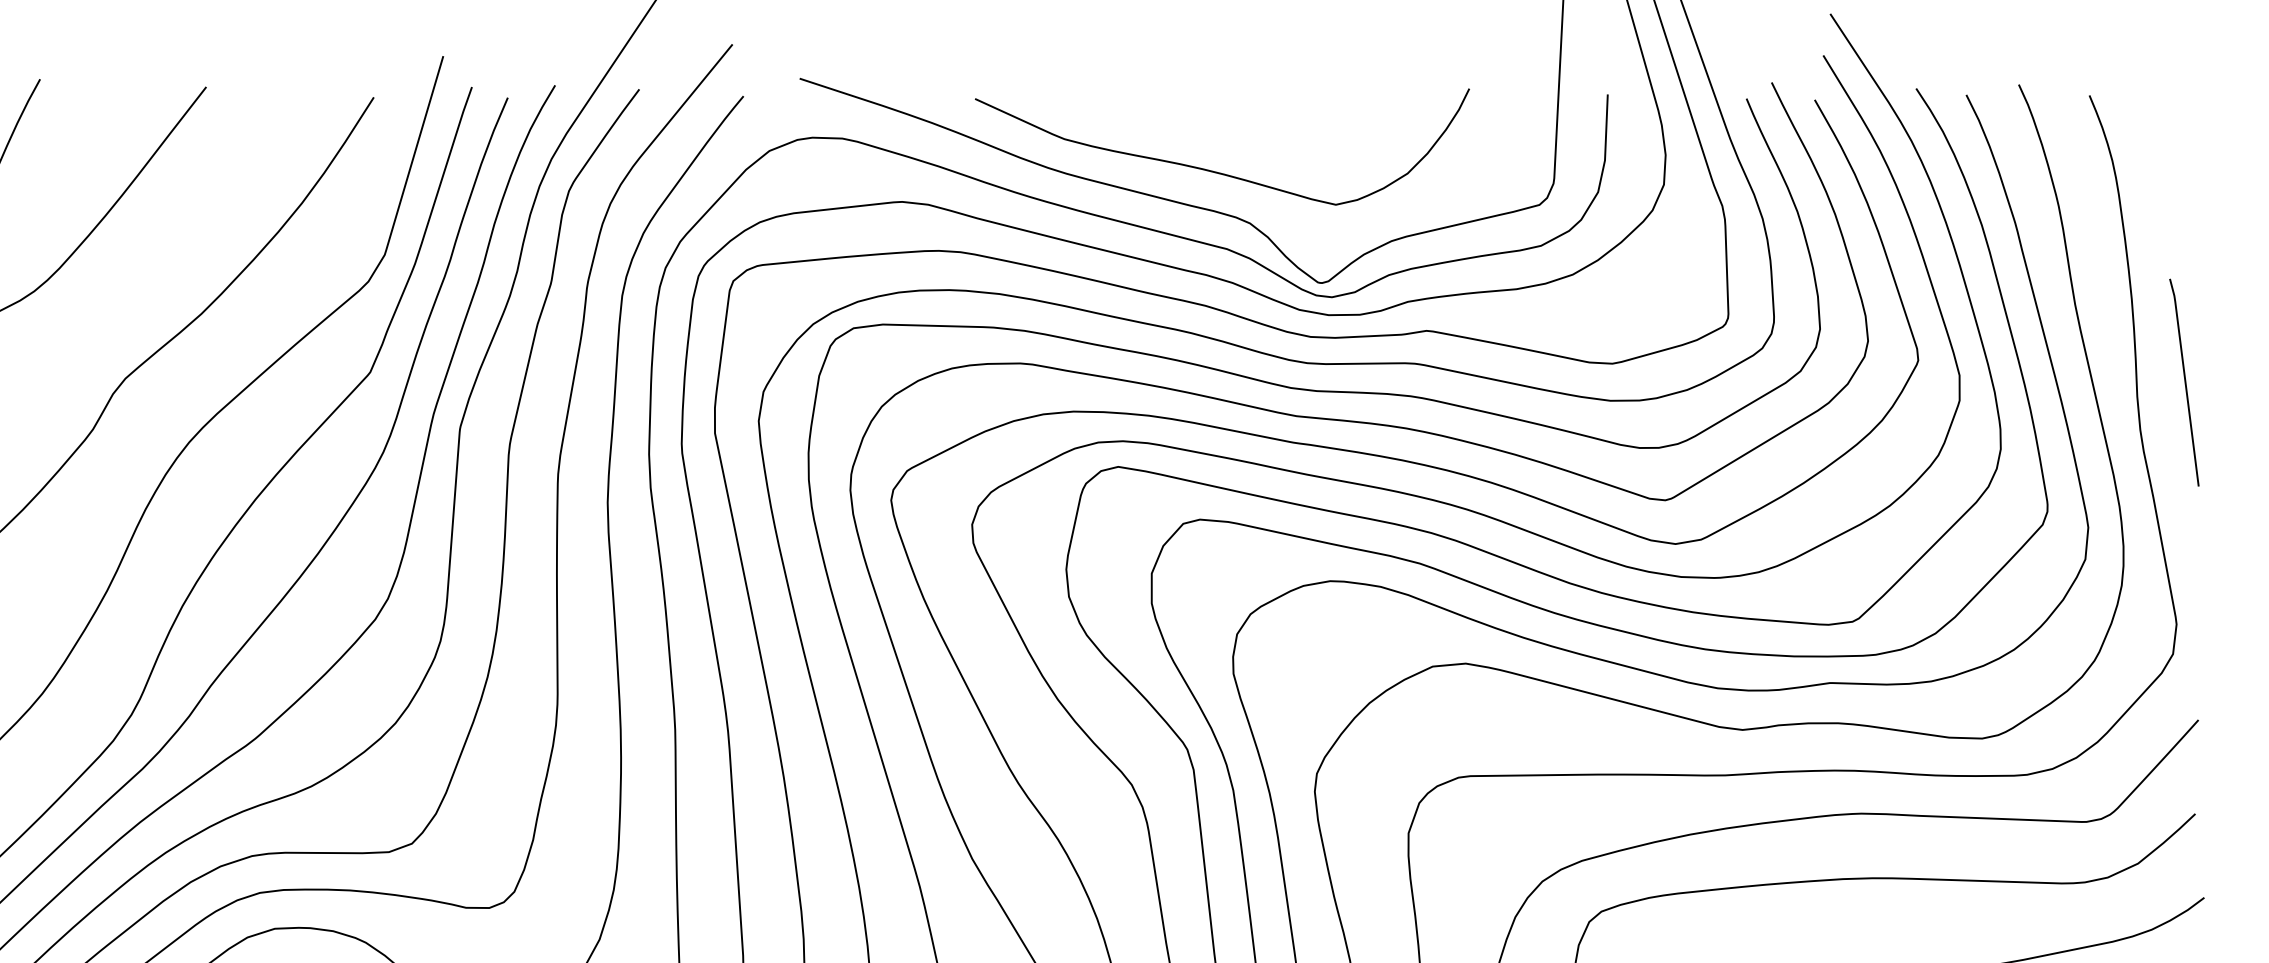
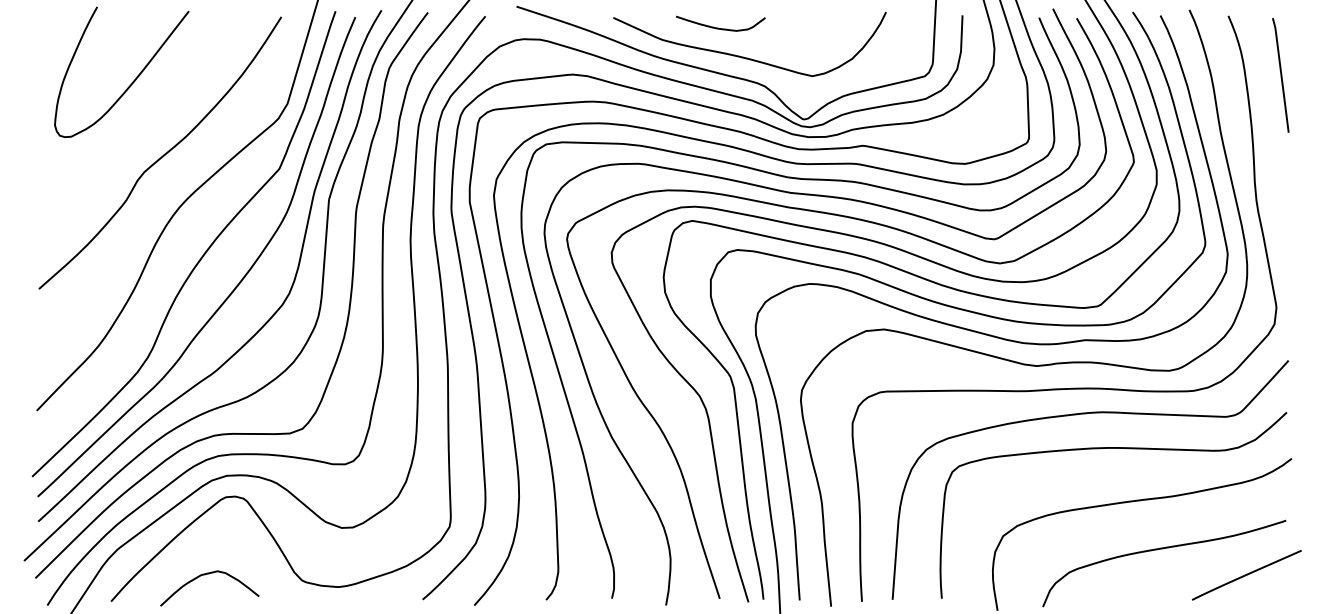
curve: (1165, 116) -> (718, 27), added
line: (2183, 382) -> (1280, 75), moved

